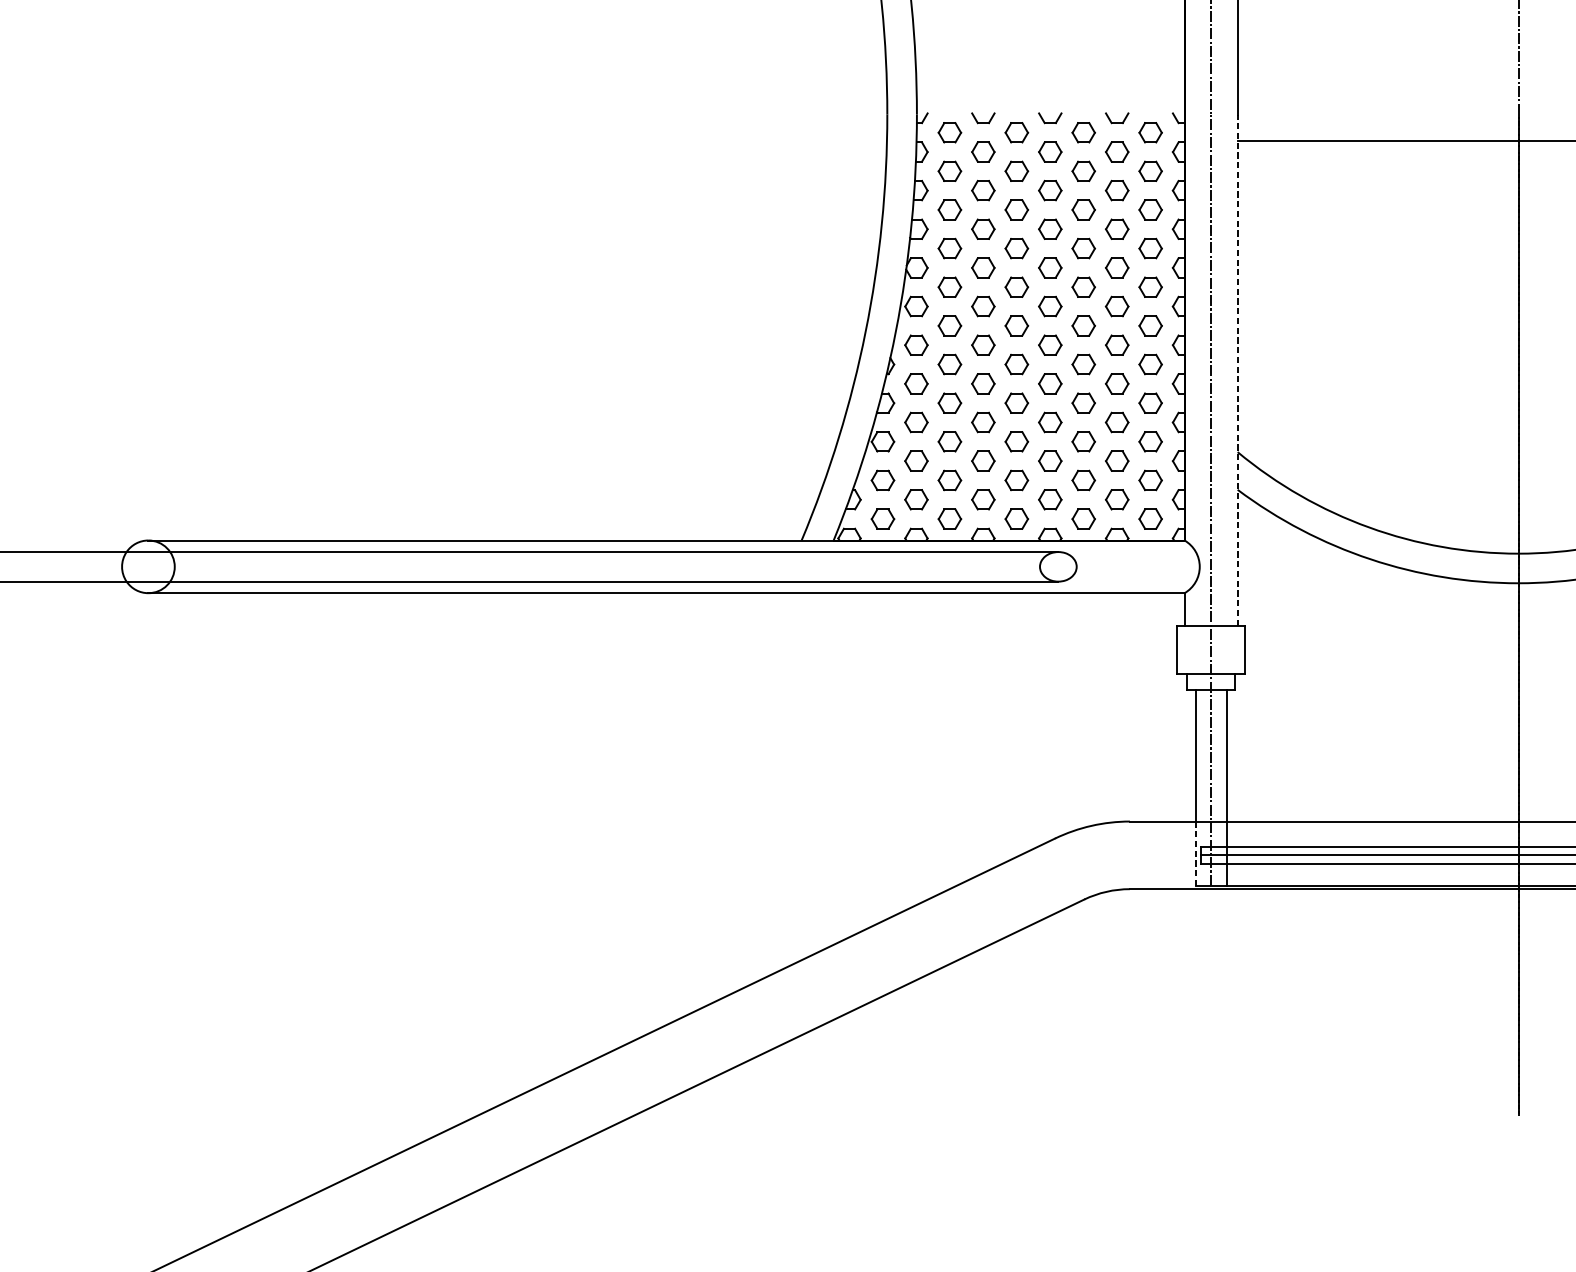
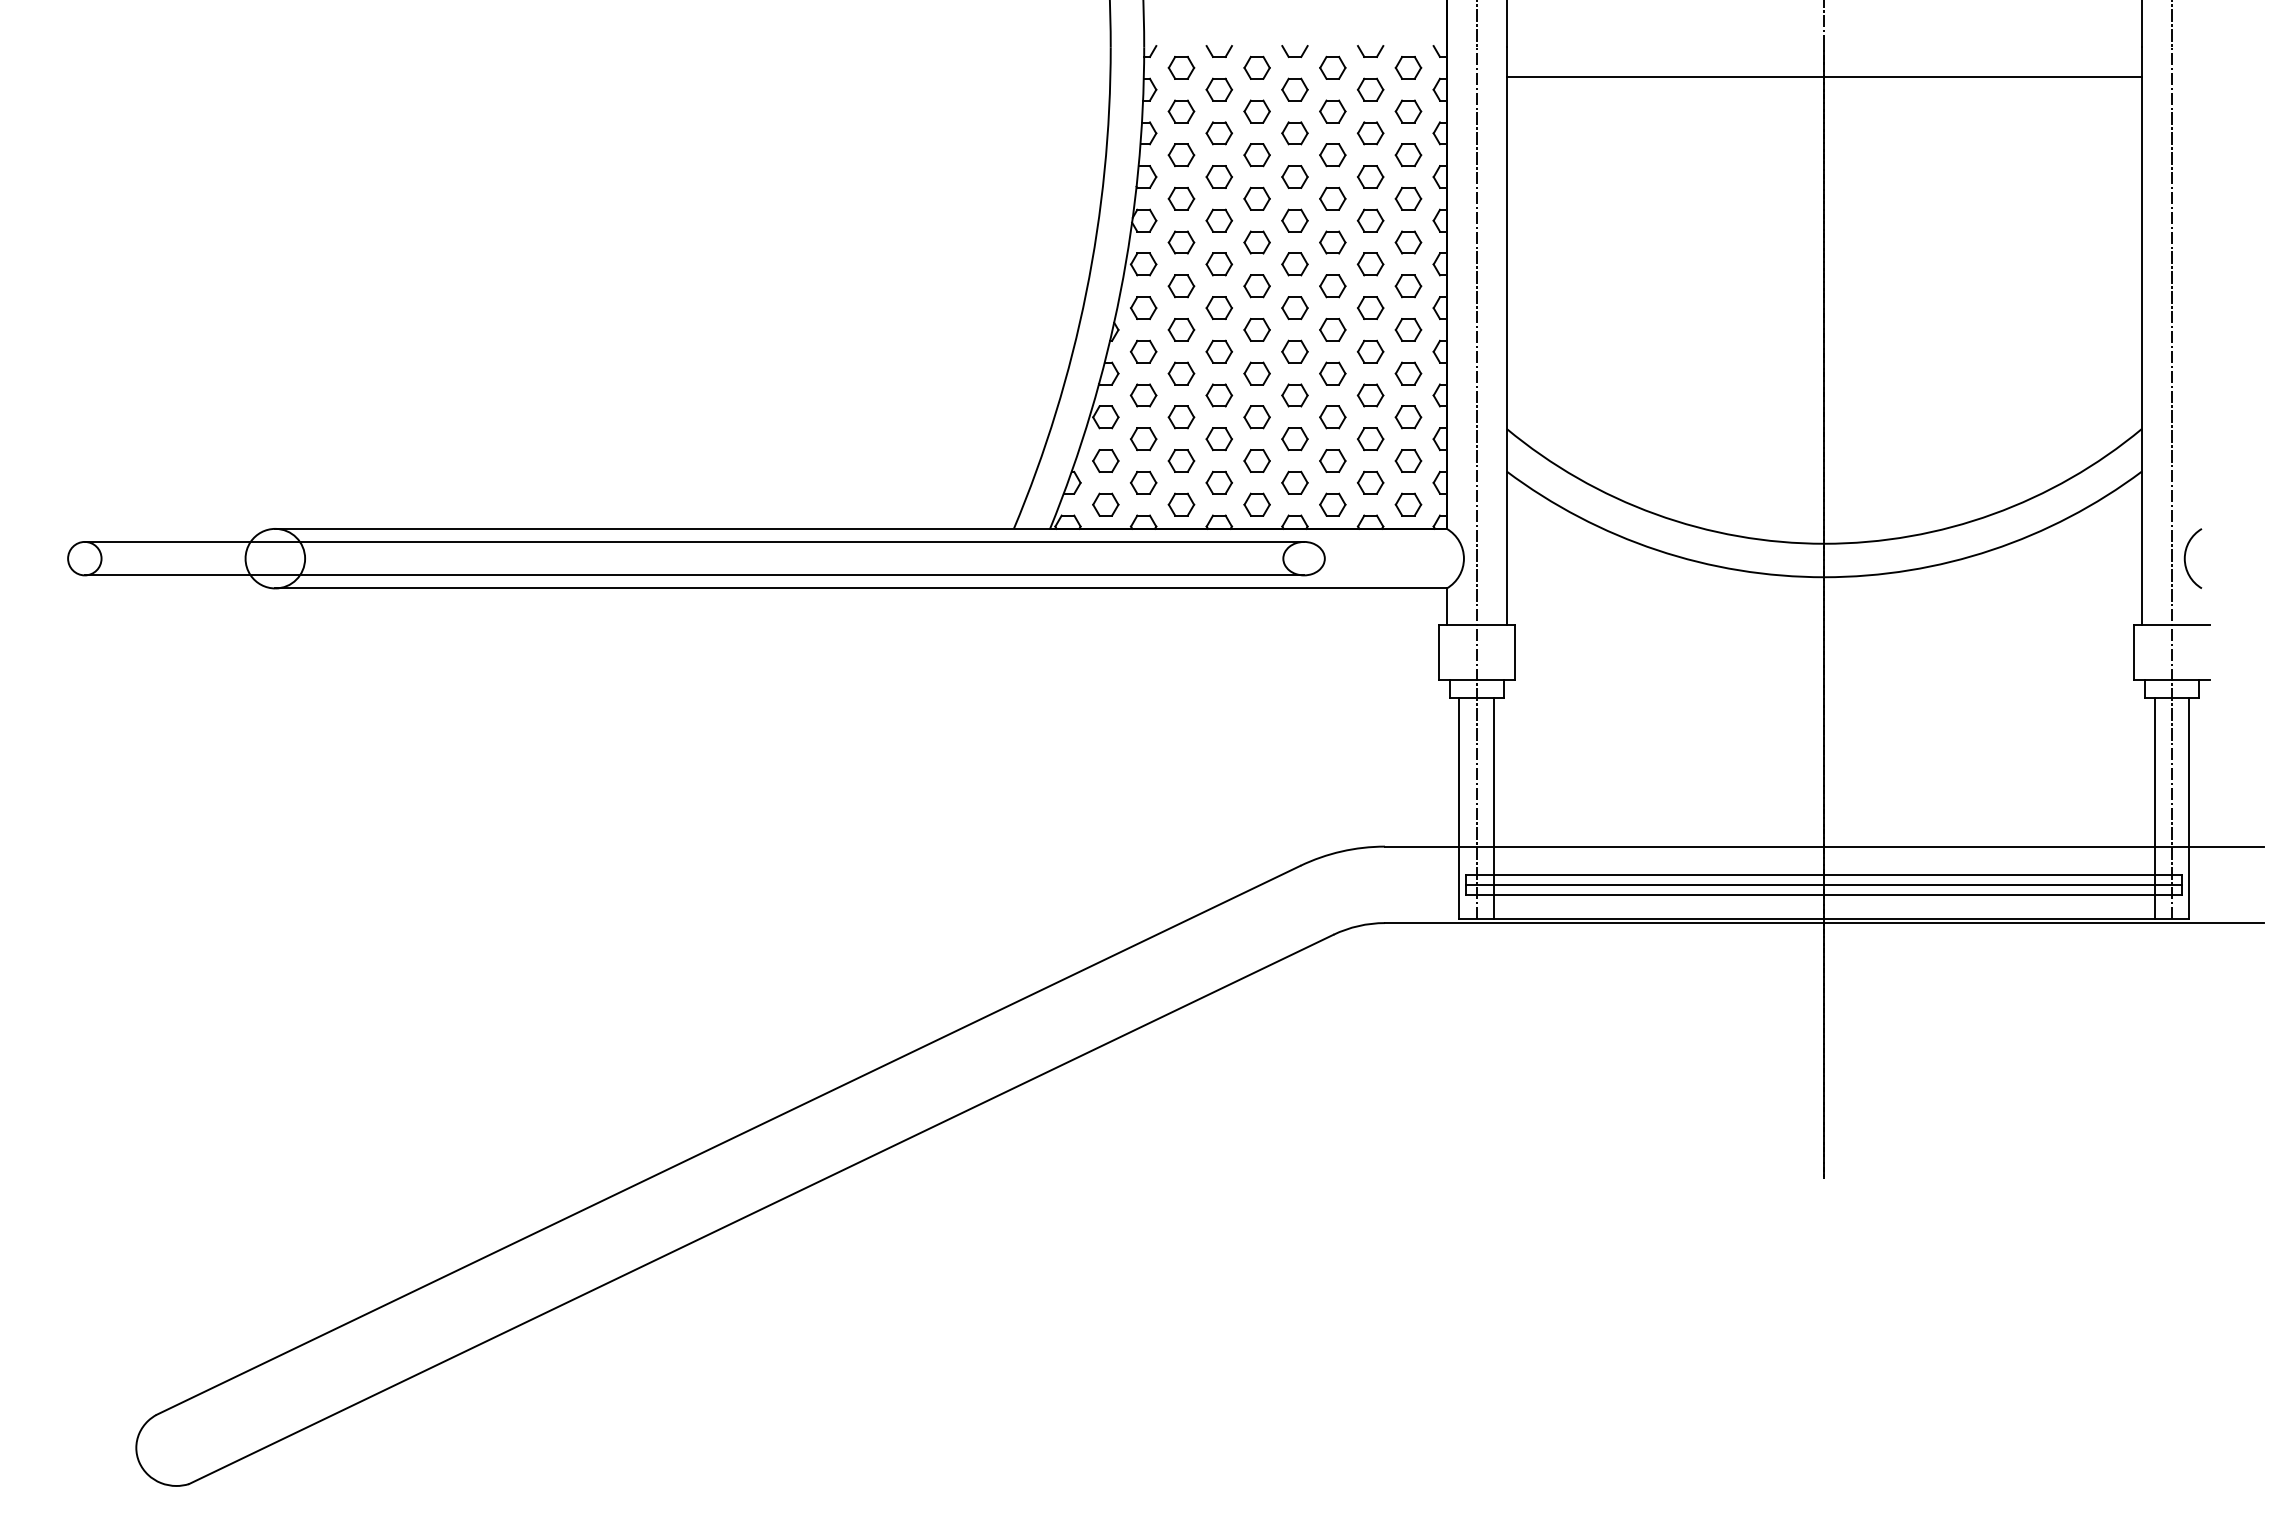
line: (1237, 370) -> (1506, 336), dashed -> solid
line: (1195, 854) -> (1459, 883), dashed -> solid

